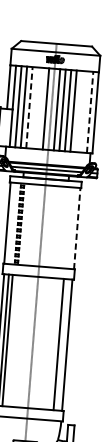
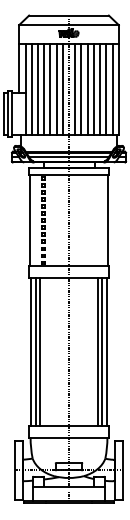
line: (29, 107) -> (44, 89), dashed -> solid
line: (35, 108) -> (50, 89), added
line: (40, 108) -> (56, 89), added
line: (79, 111) -> (100, 89), added
line: (84, 112) -> (106, 89), added
line: (90, 112) -> (112, 89), dashed -> solid
line: (77, 228) -> (108, 220), dashed -> solid
line: (62, 344) -> (102, 351), added

